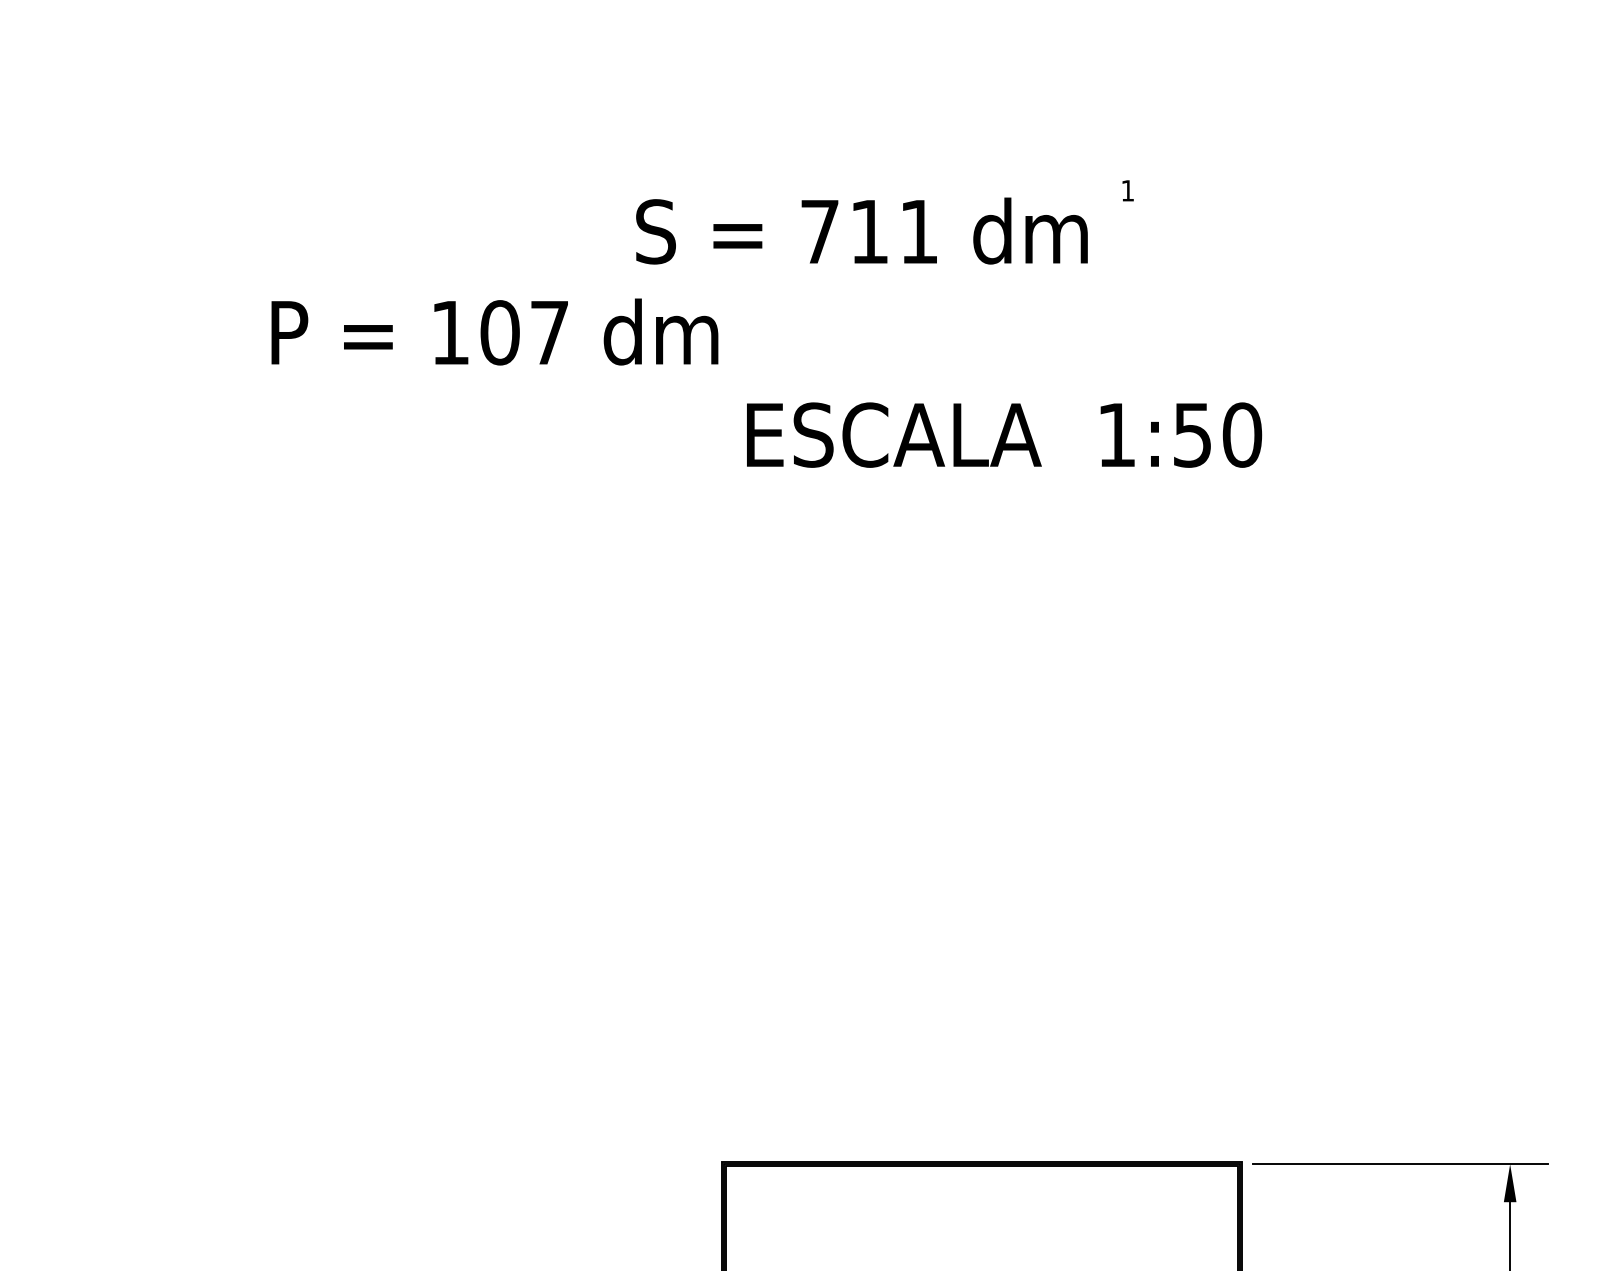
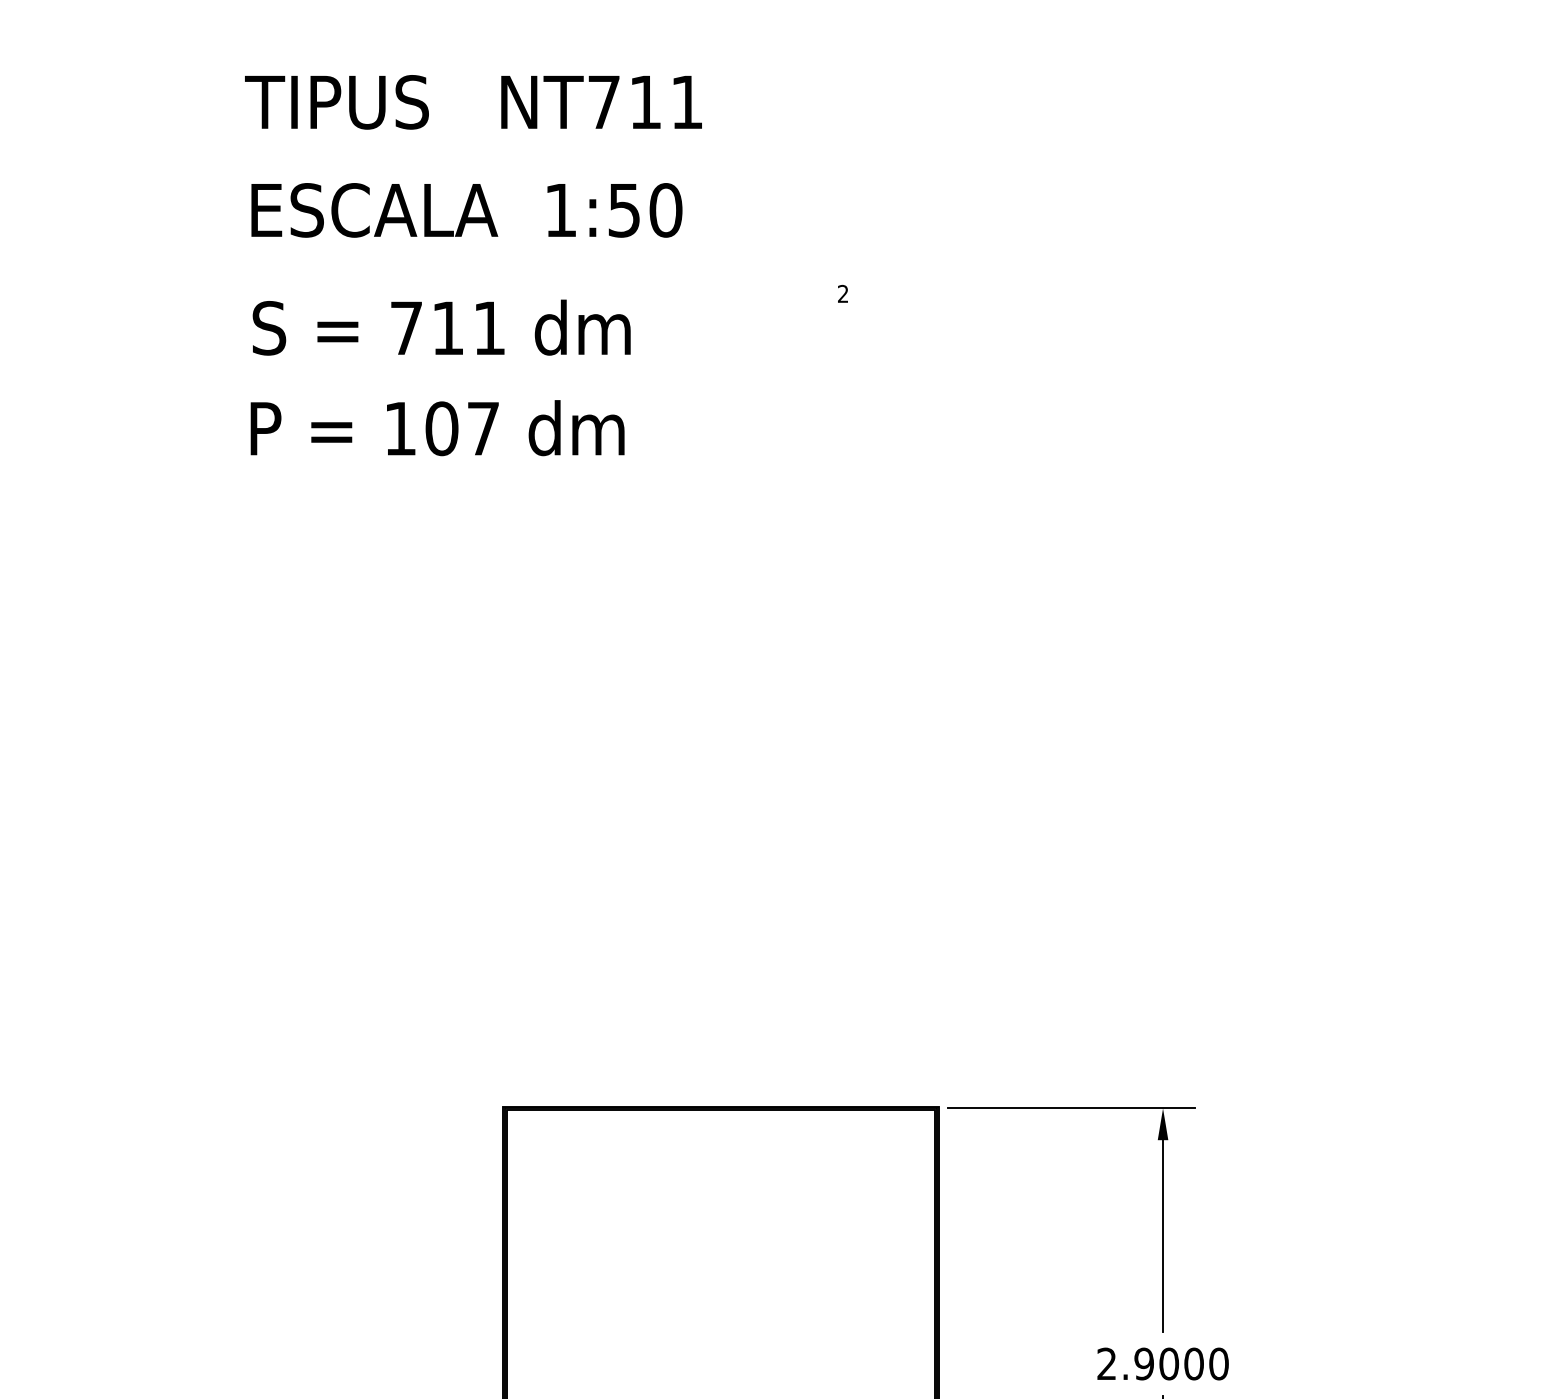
text: (1128, 190) -> (843, 293), 1 -> 2
text: (861, 230) -> (441, 327), moved
text: (494, 332) -> (437, 428), moved
text: (1003, 435) -> (466, 210), moved

